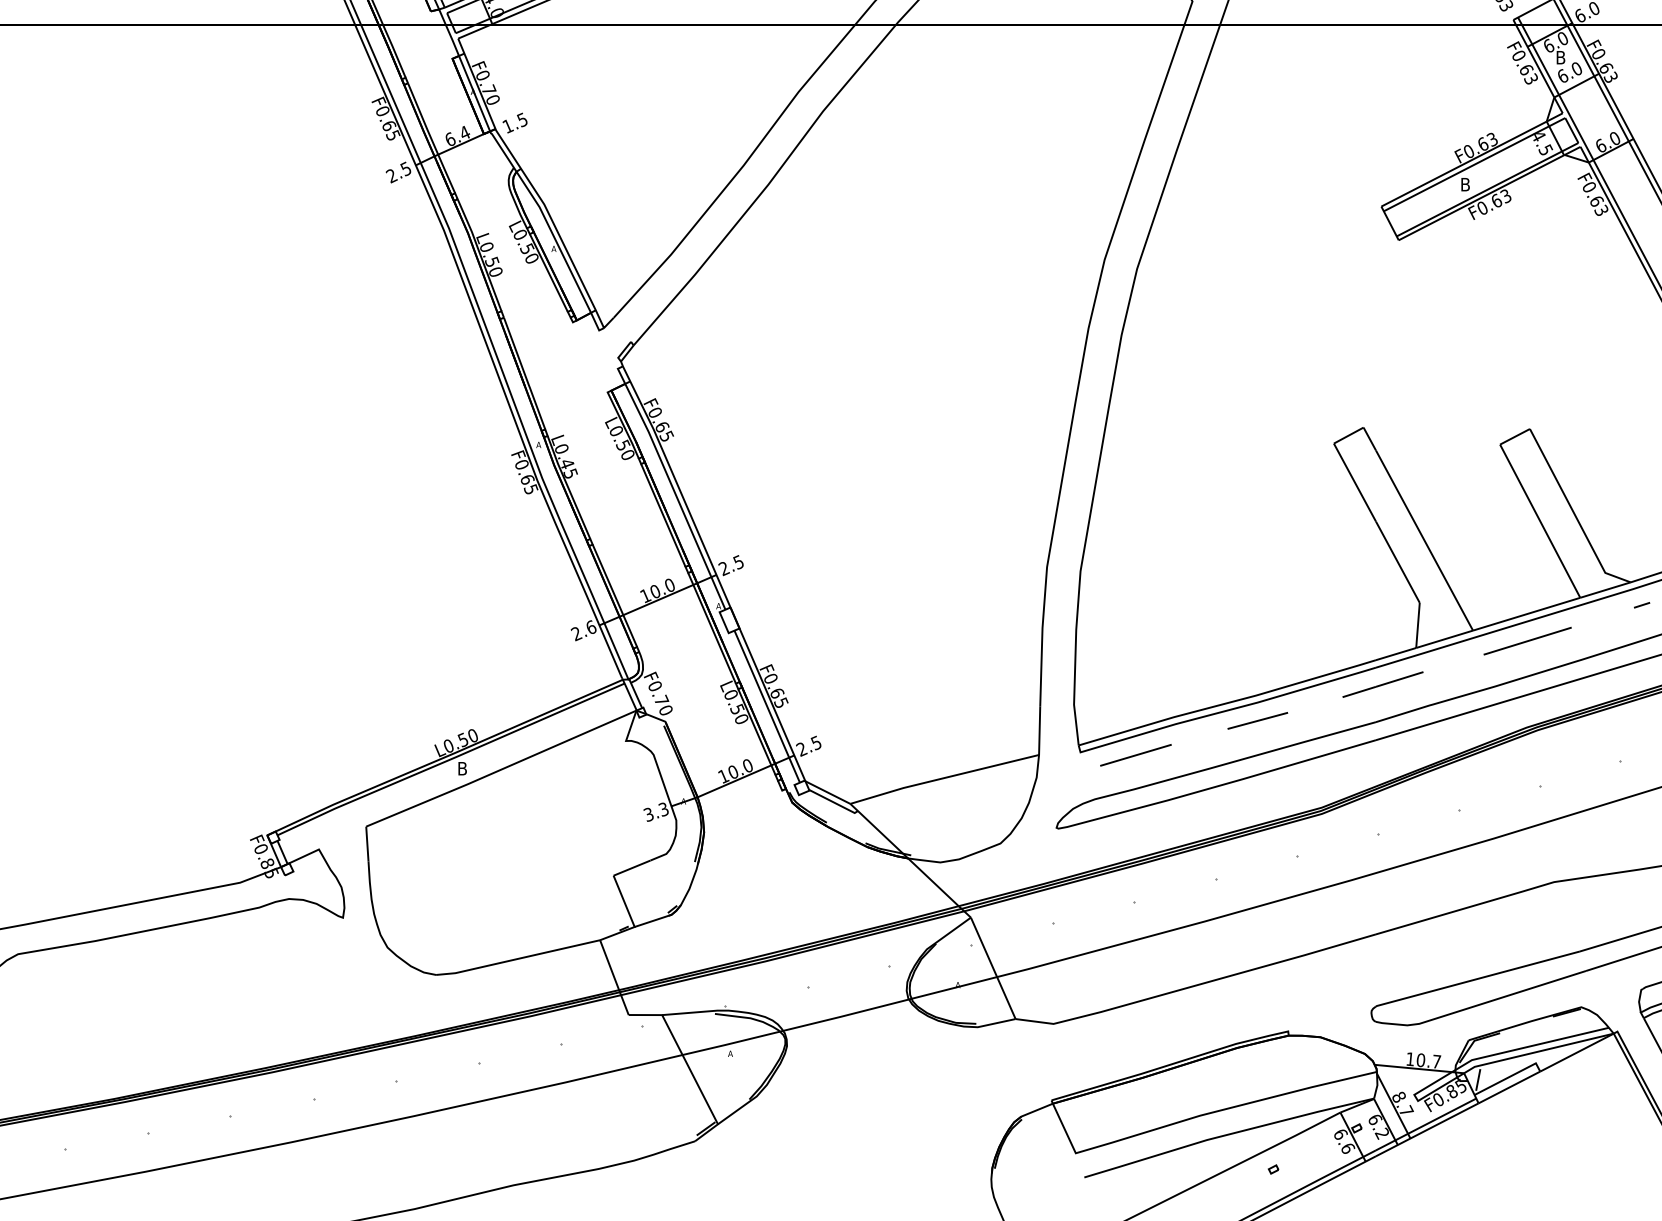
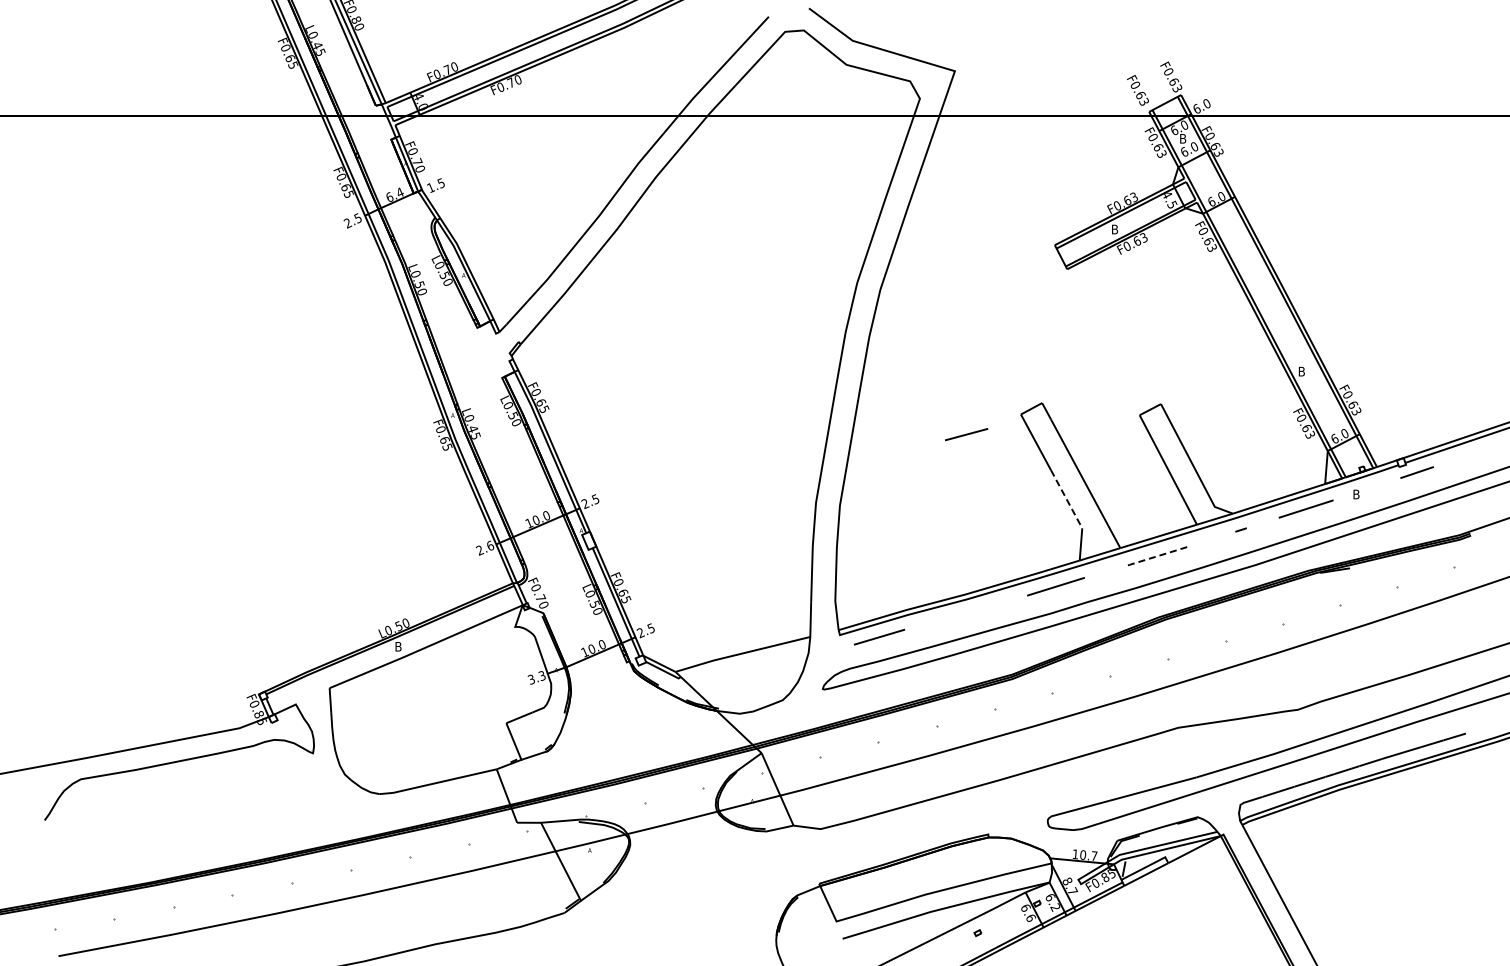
line: (1397, 562) -> (1066, 499), solid -> dashed
line: (1529, 640) -> (1160, 555), solid -> dashed
line: (1257, 720) -> (966, 434), moved

